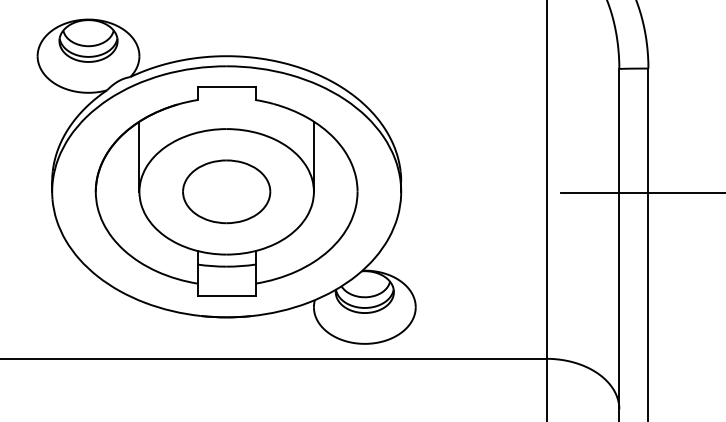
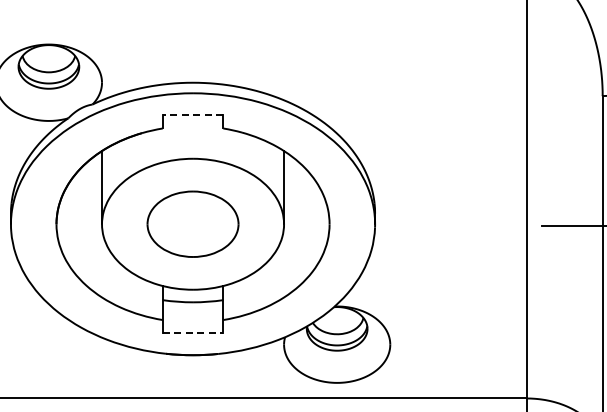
line: (226, 87) -> (192, 115), solid -> dashed
line: (227, 296) -> (193, 333), solid -> dashed

